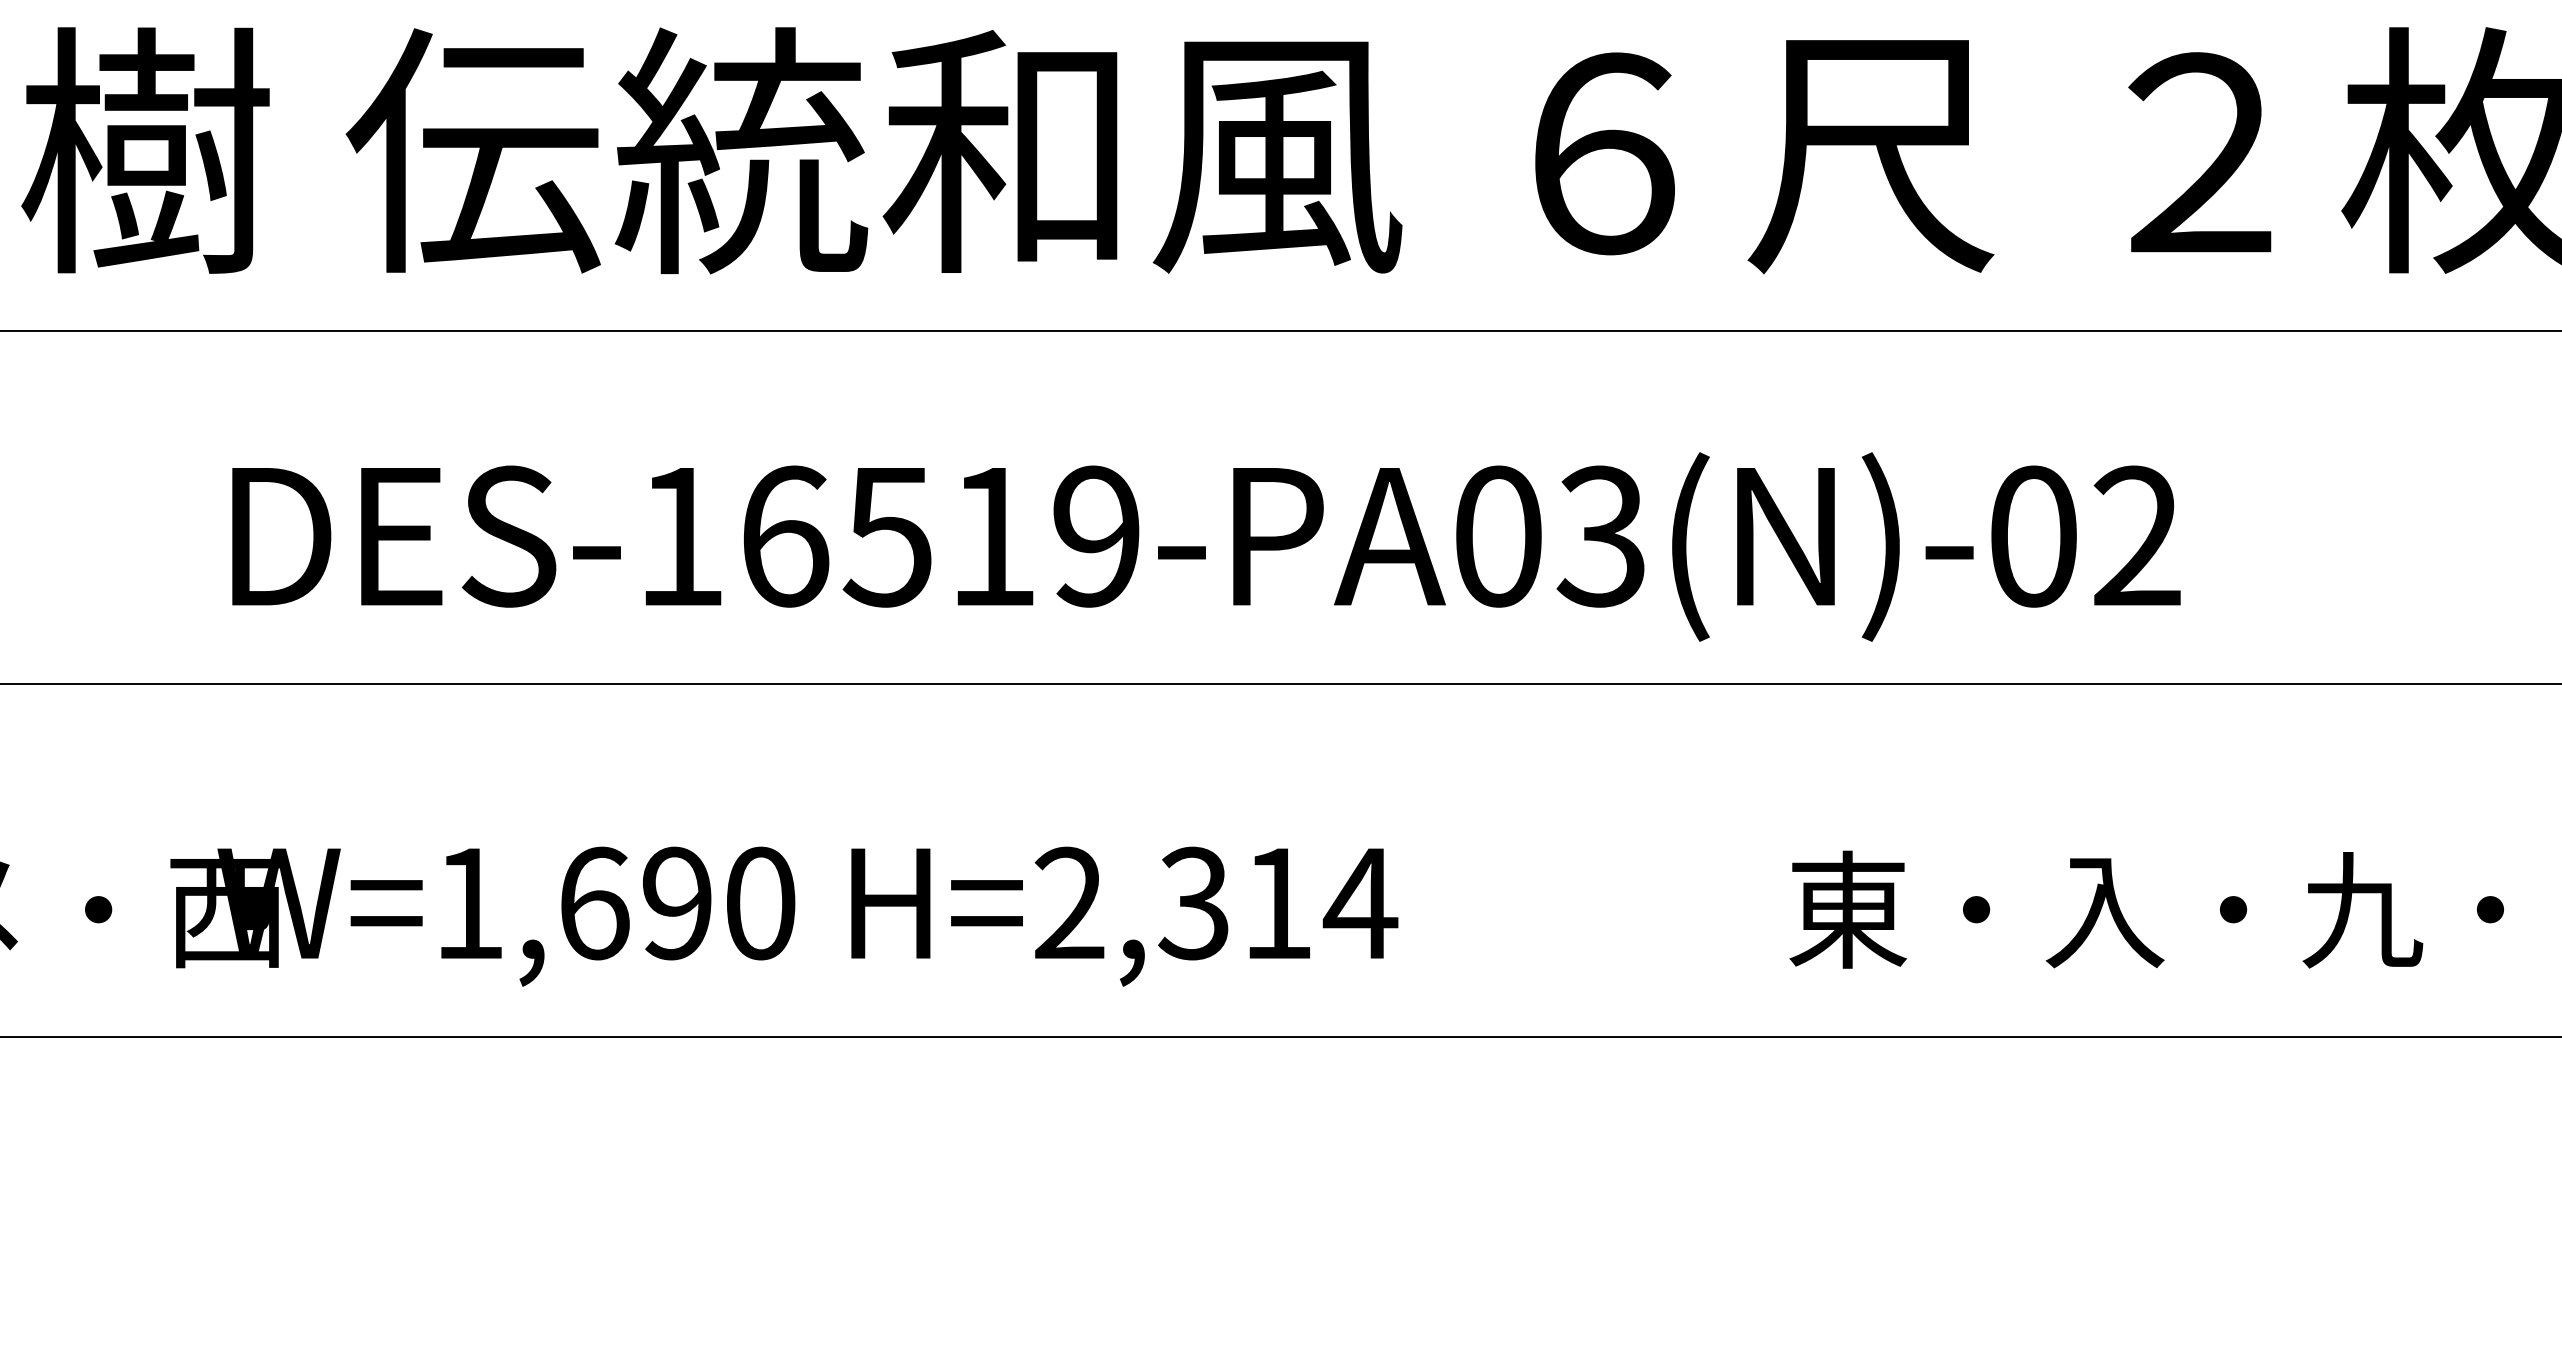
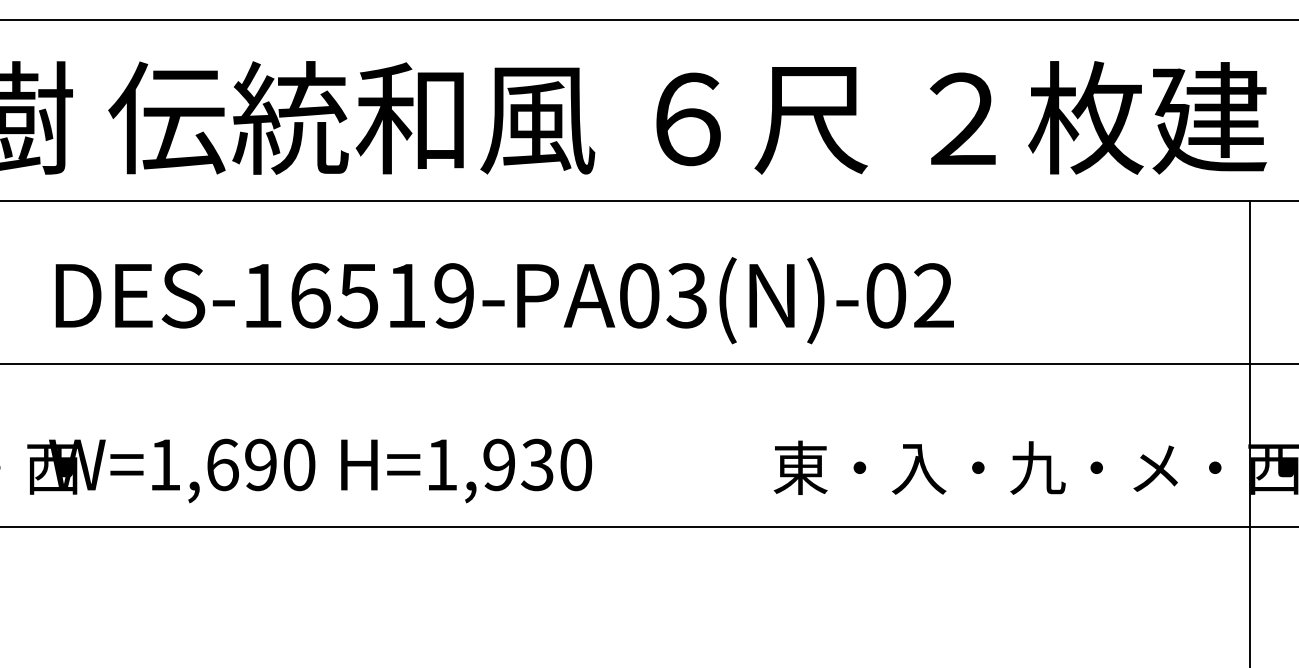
text: (1216, 902) -> (509, 464), H=2,314 -> H=1,930

